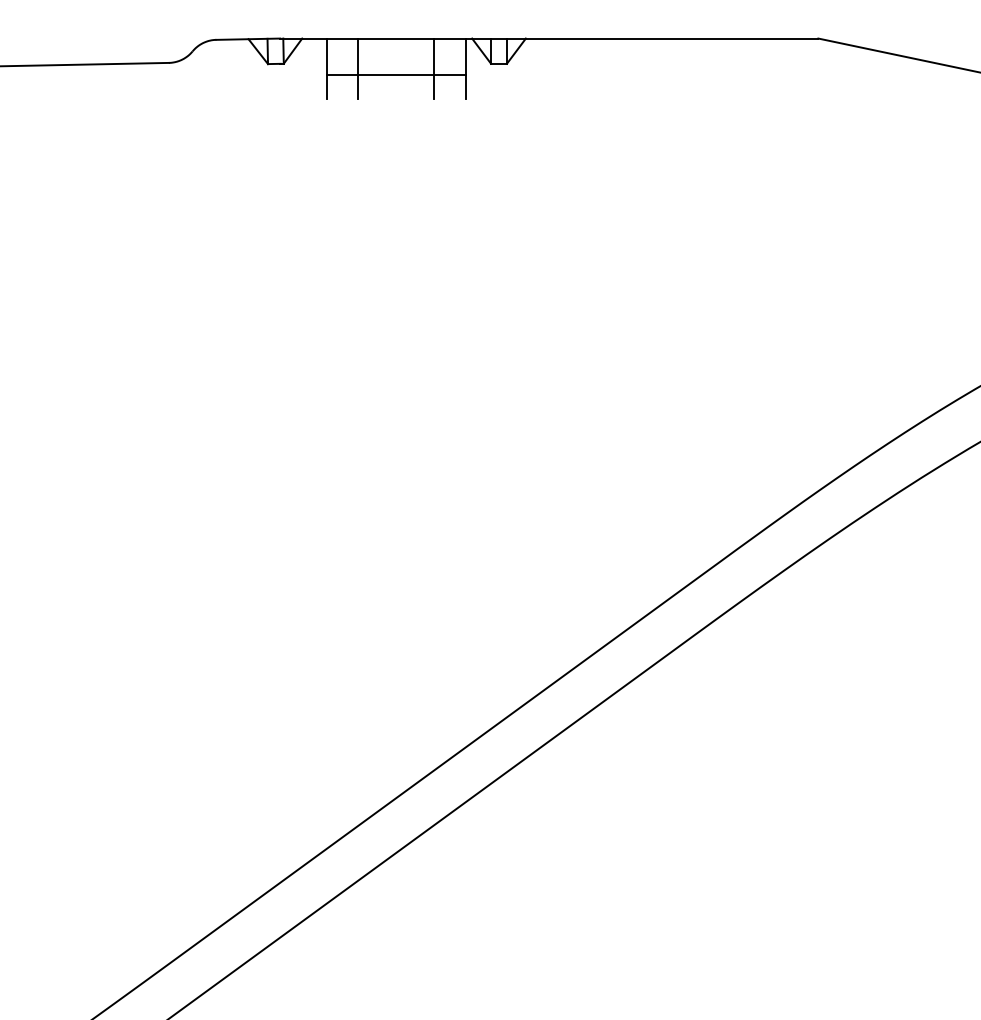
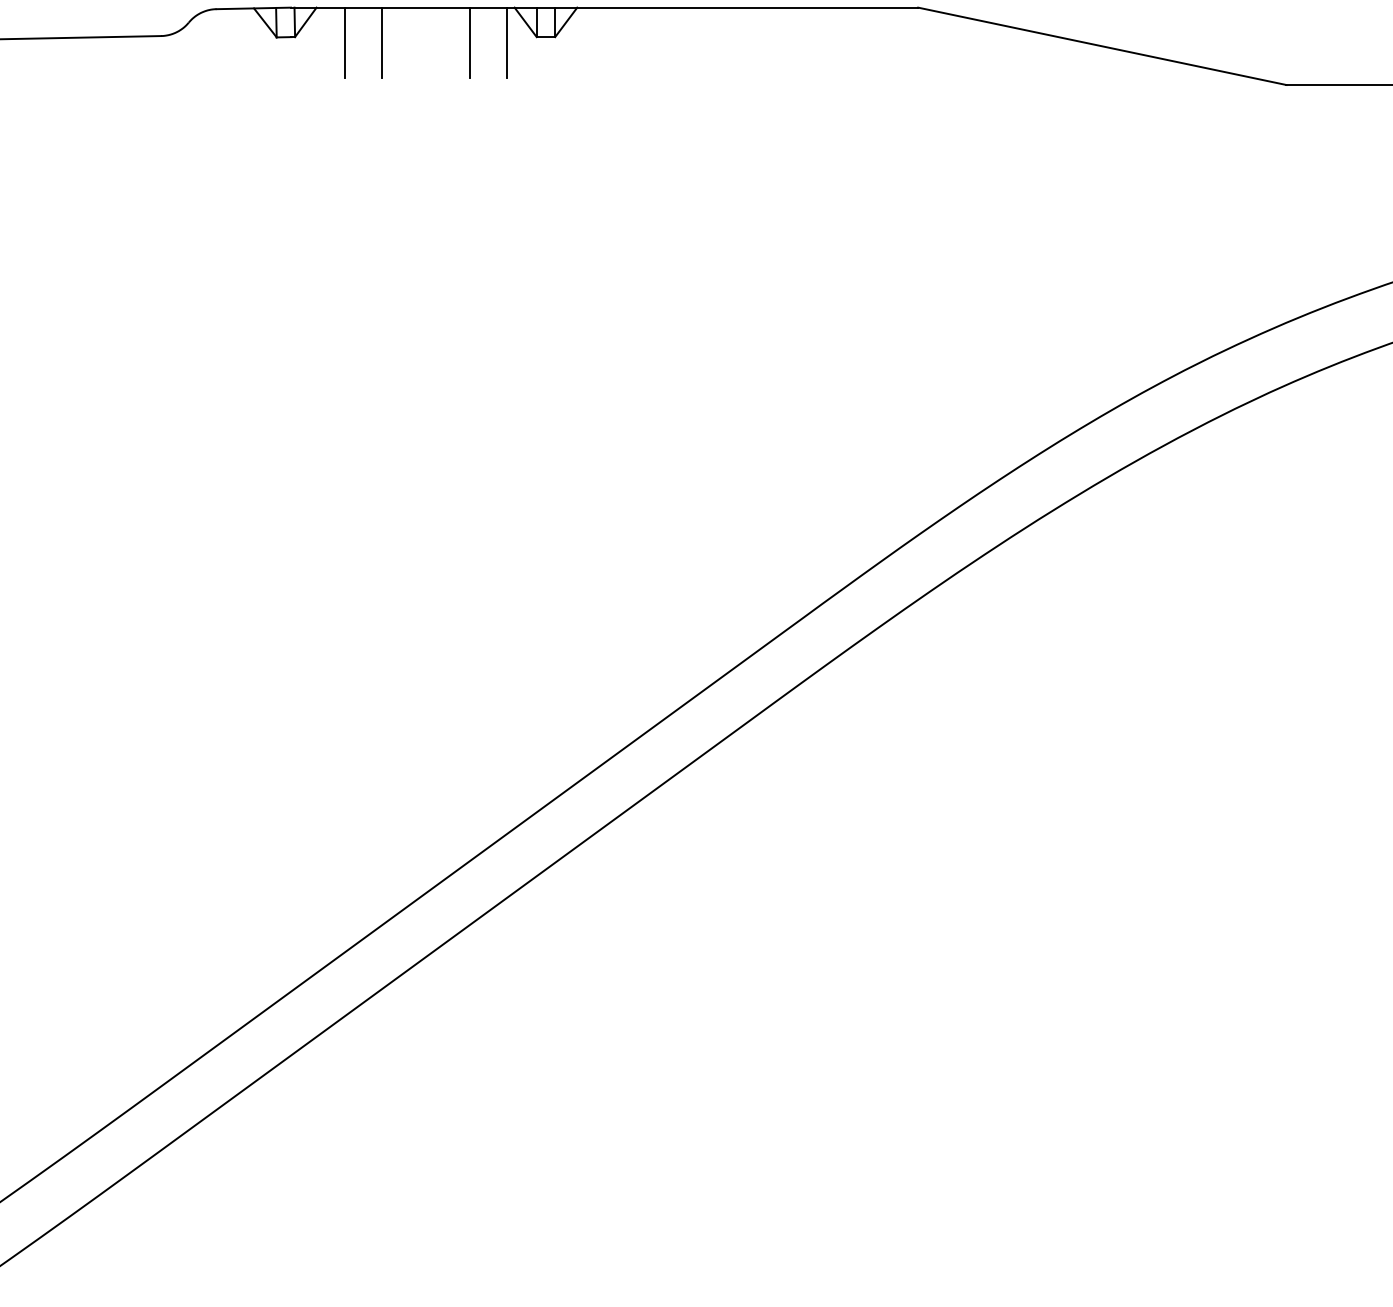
line: (396, 75) -> (426, 50), removed

